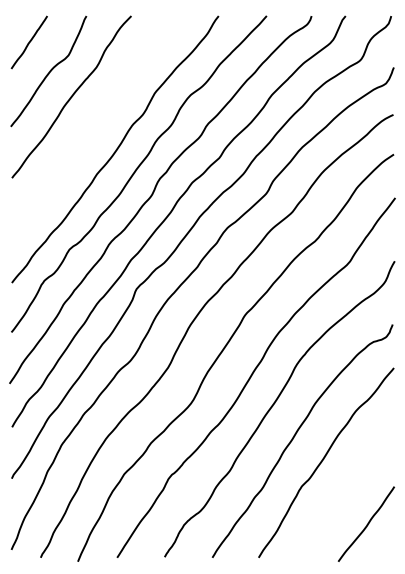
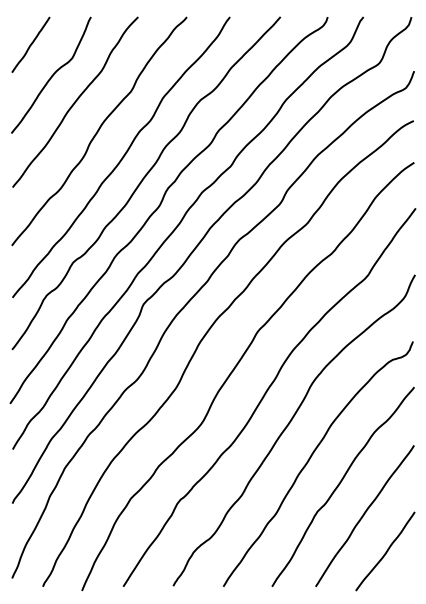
curve: (94, 123) -> (99, 130), added
curve: (346, 490) -> (364, 515), added

